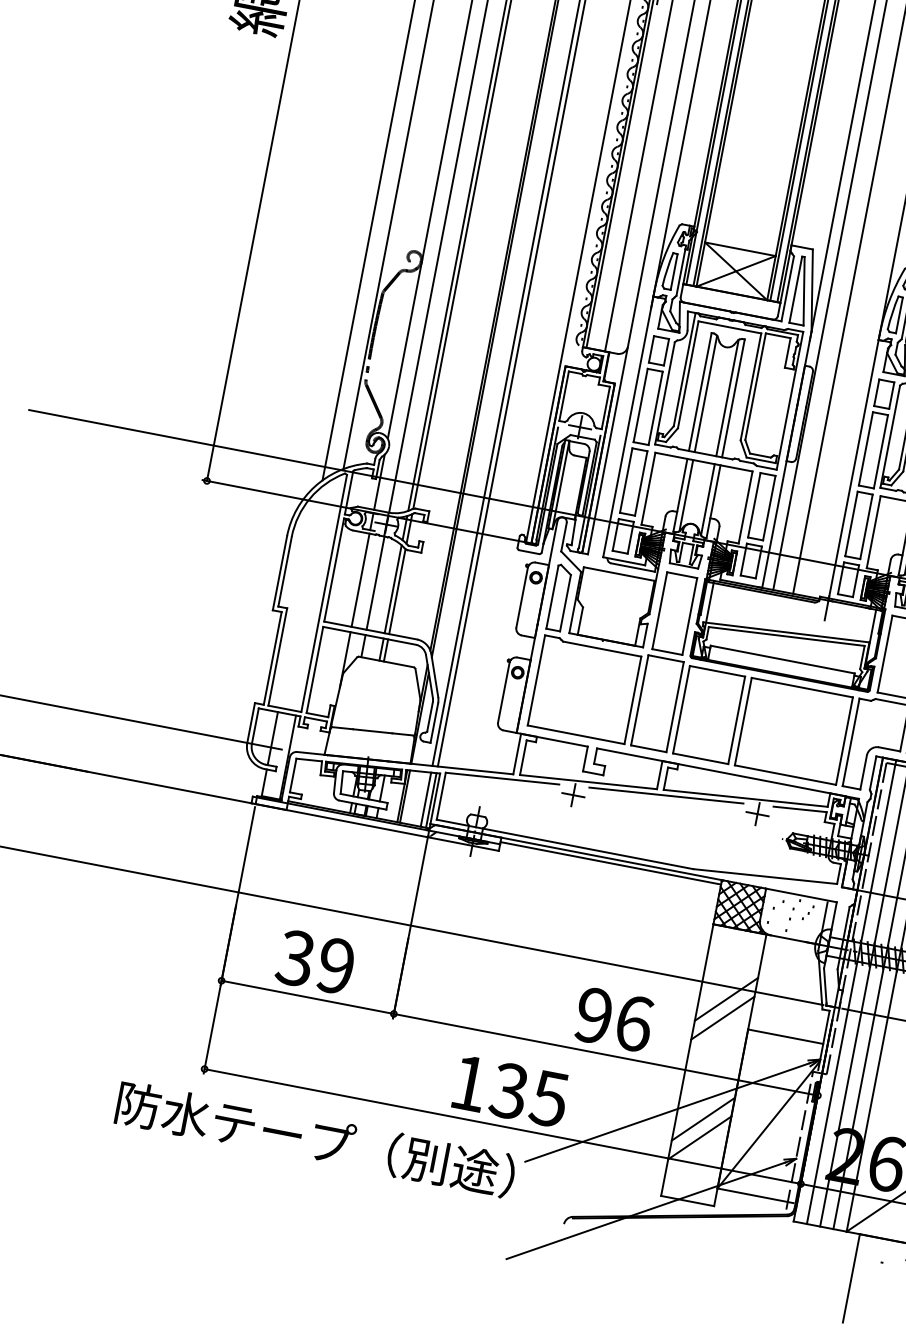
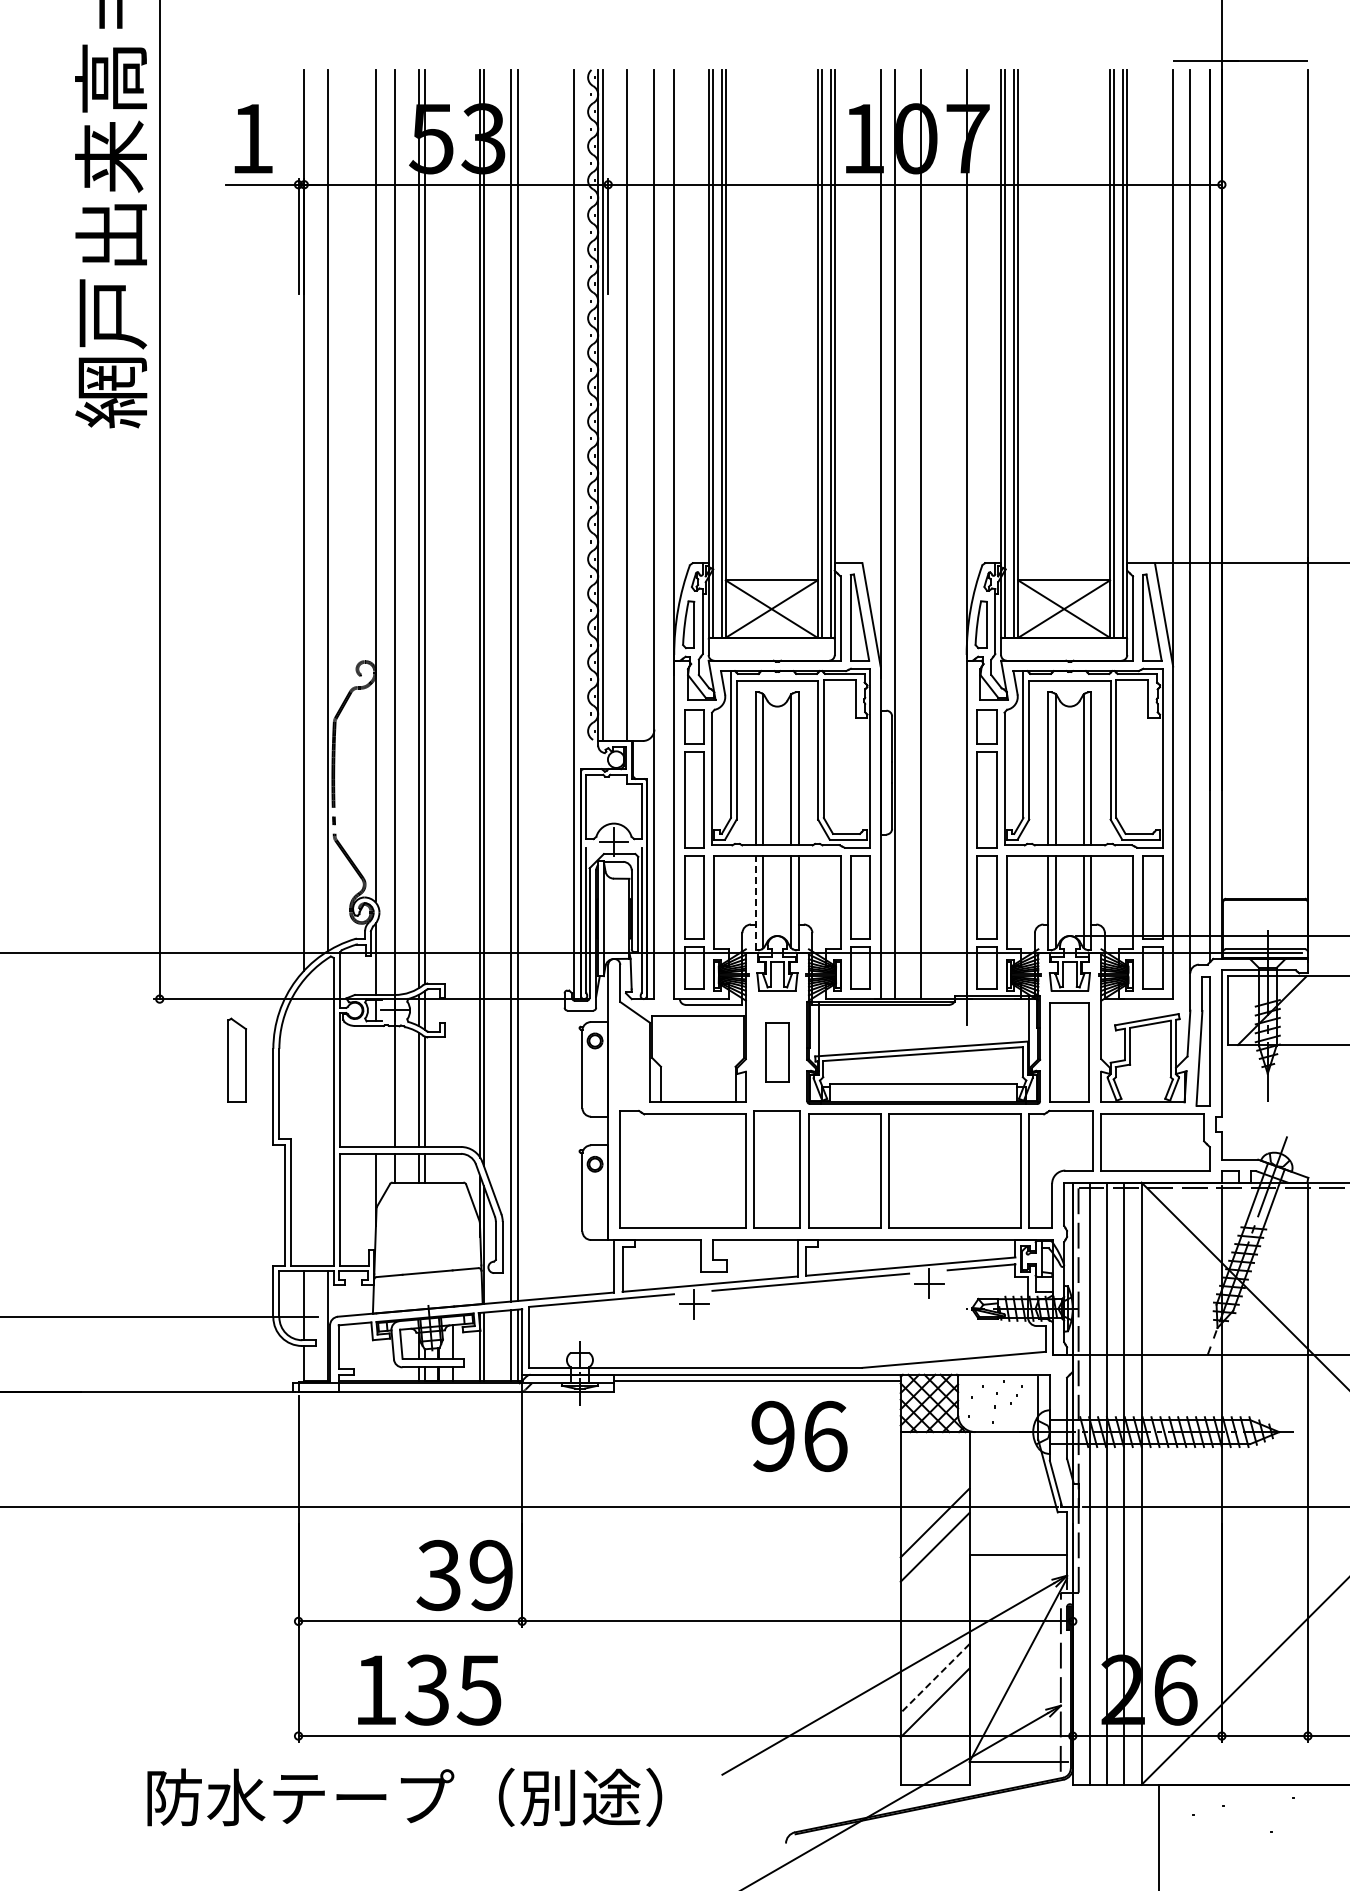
line: (680, 494) -> (755, 902), solid -> dashed
line: (360, 579) -> (375, 1085), removed
part: (559, 596) -> (236, 1059), moved
part: (674, 613) -> (777, 1052), size x0.6
text: (315, 962) -> (464, 1575), moved
text: (614, 1019) -> (799, 1436), moved
text: (511, 1090) -> (429, 1689), moved
line: (703, 1119) -> (935, 1678), solid -> dashed
text: (315, 1138) -> (404, 1796), moved

